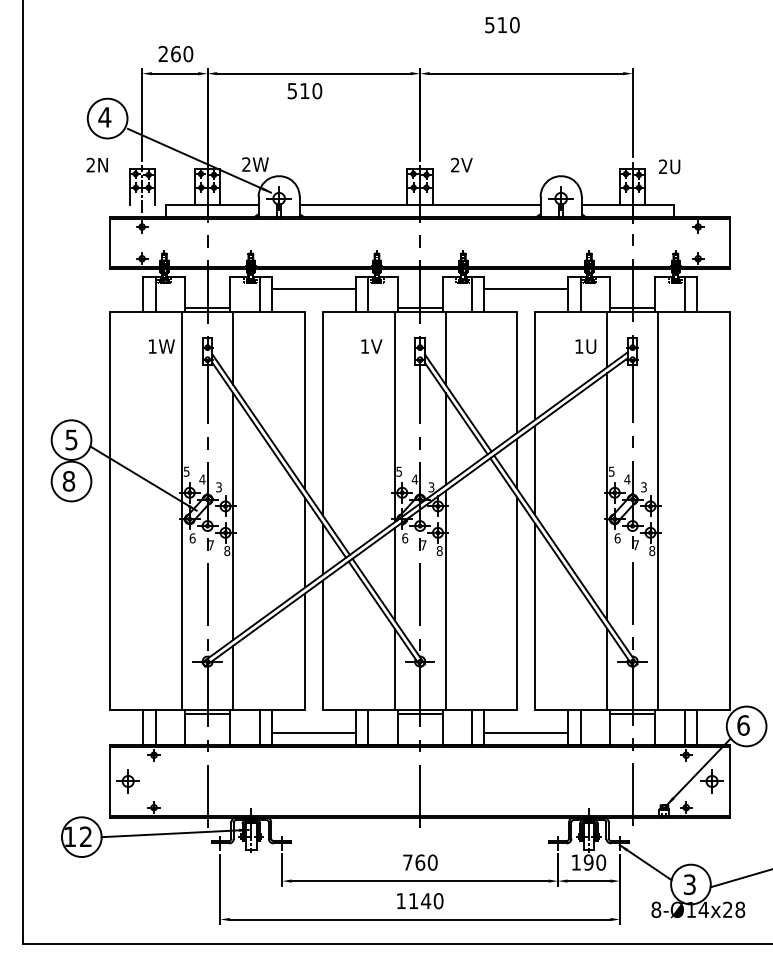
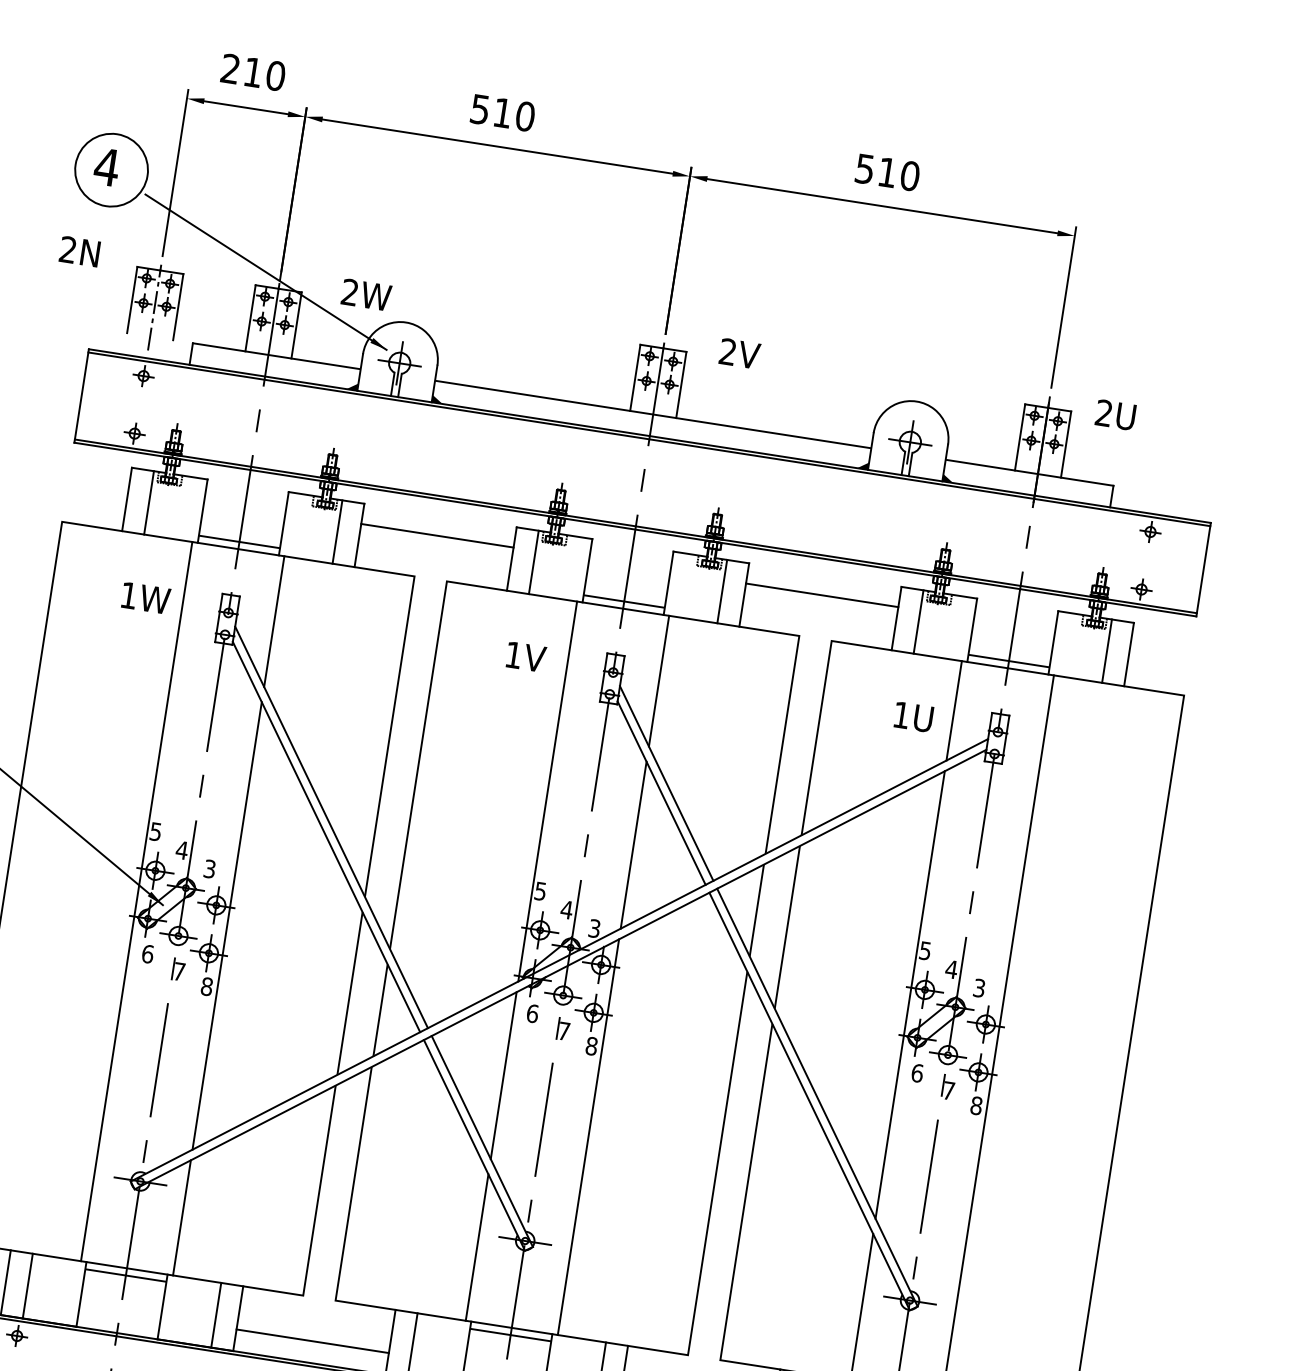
text: (502, 25) -> (887, 173), moved
text: (175, 53) -> (252, 71), 260 -> 210
text: (304, 91) -> (502, 113), moved

